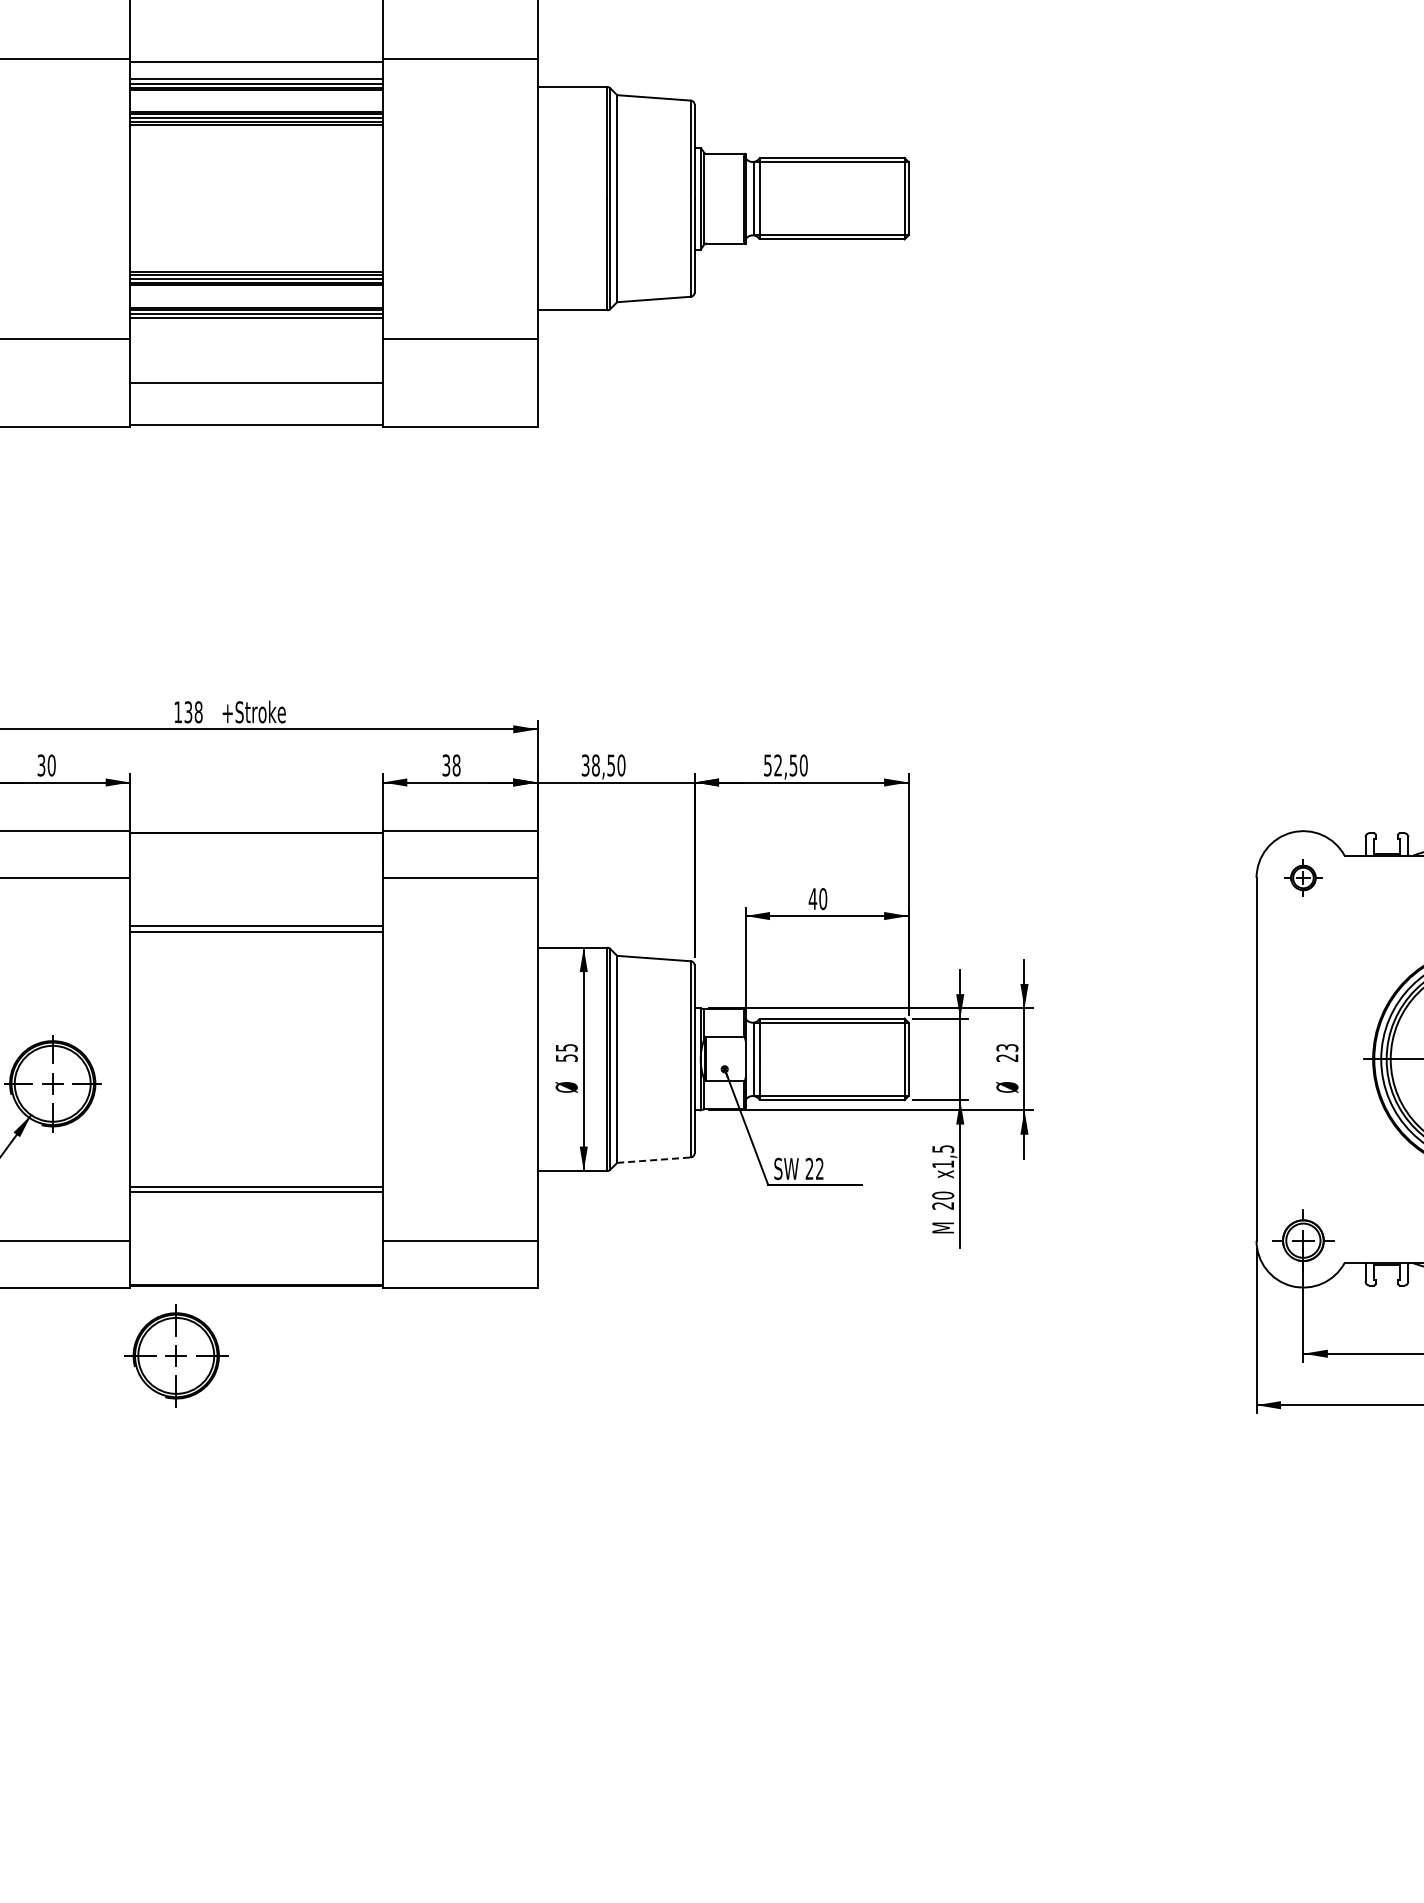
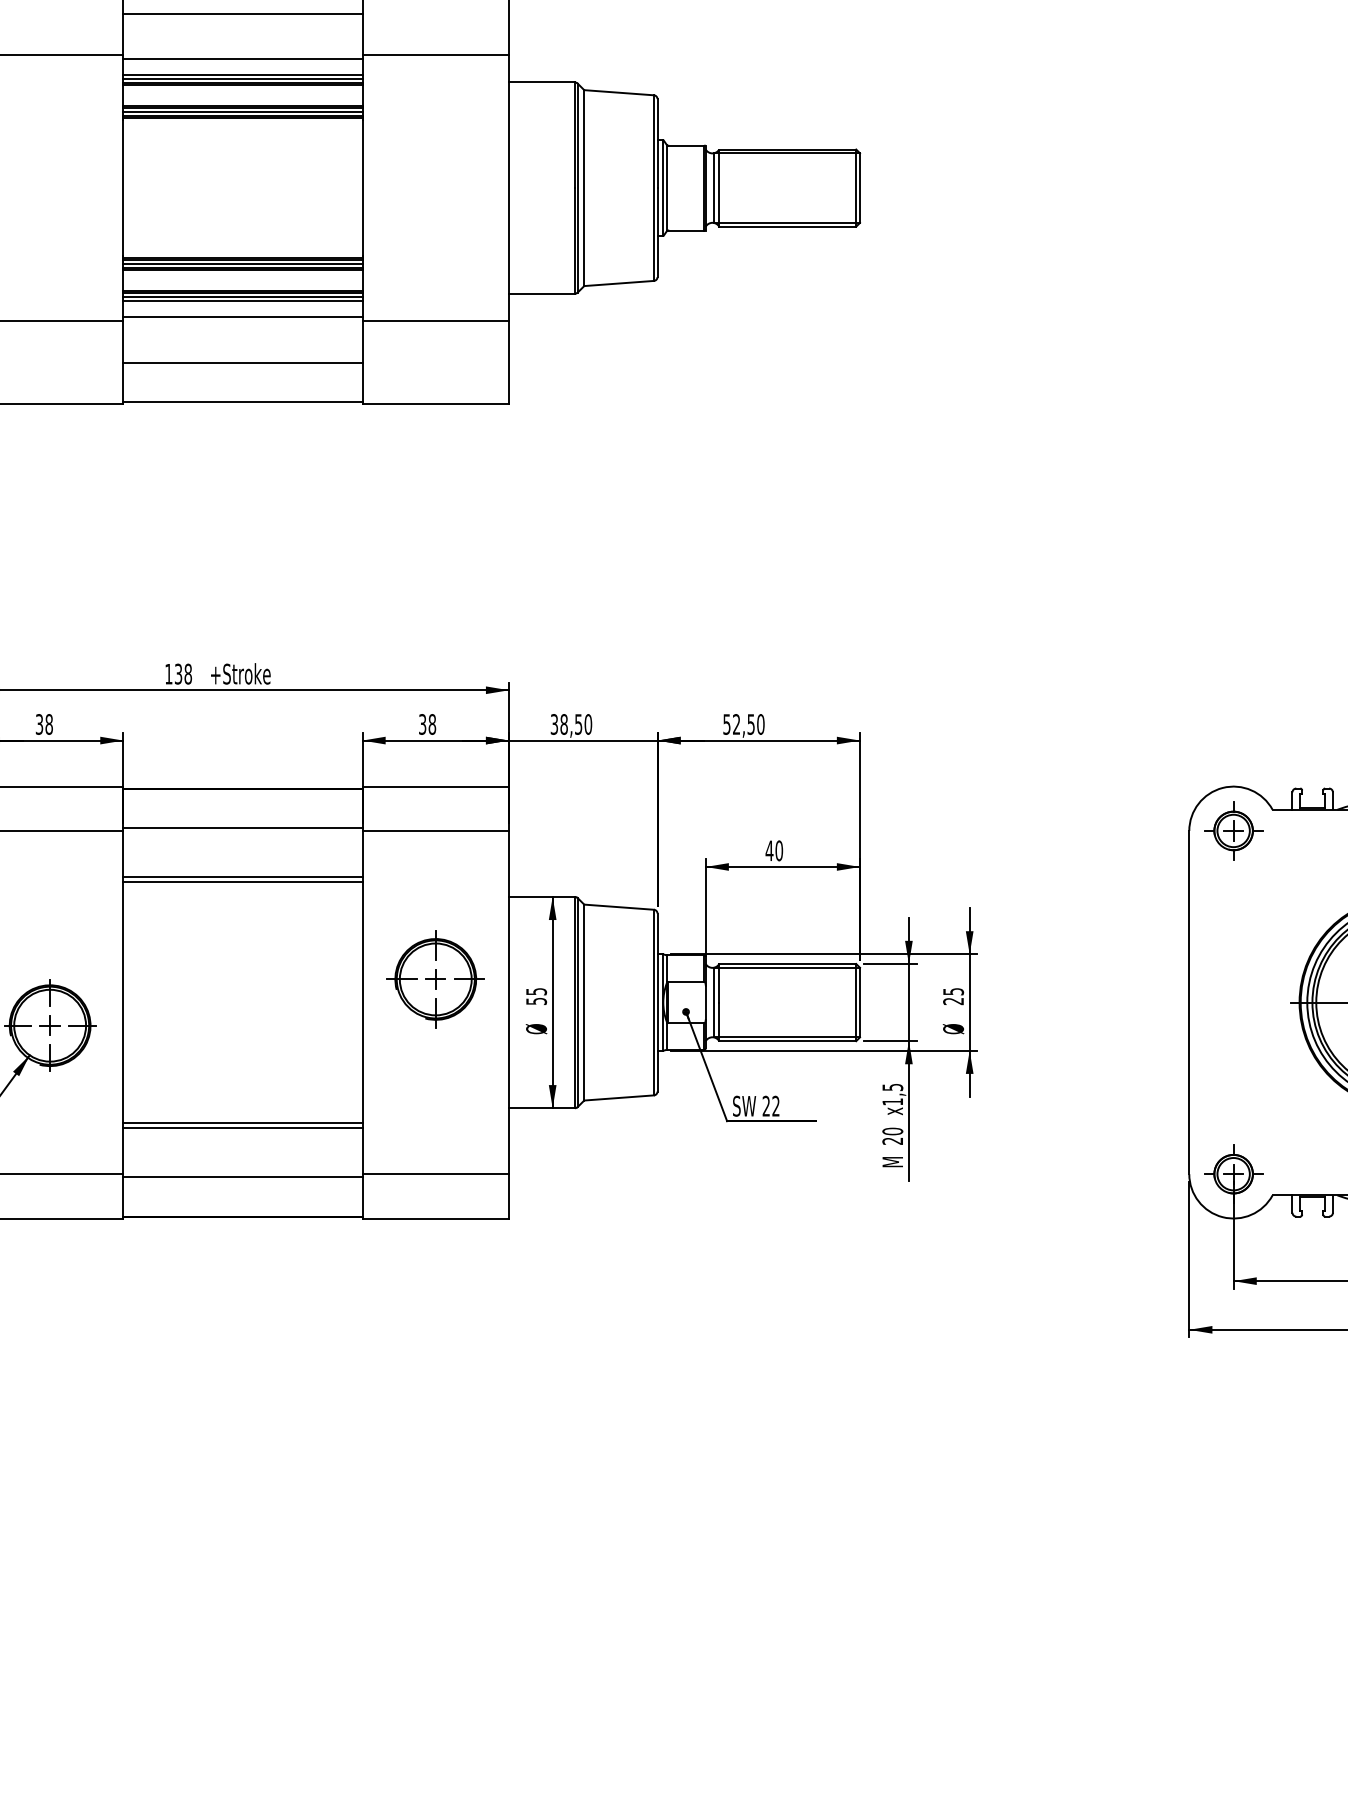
line: (256, 14) -> (242, 13), added
line: (256, 335) -> (242, 317), added
text: (51, 765) -> (48, 724), 30 -> 38
line: (256, 875) -> (242, 828), added
part: (1303, 877) -> (1233, 830), size x1.67
text: (1006, 1047) -> (952, 991), 23 -> 25
line: (654, 1160) -> (619, 1098), dashed -> solid
line: (256, 1243) -> (242, 1176), added
part: (176, 1355) -> (436, 979), moved

